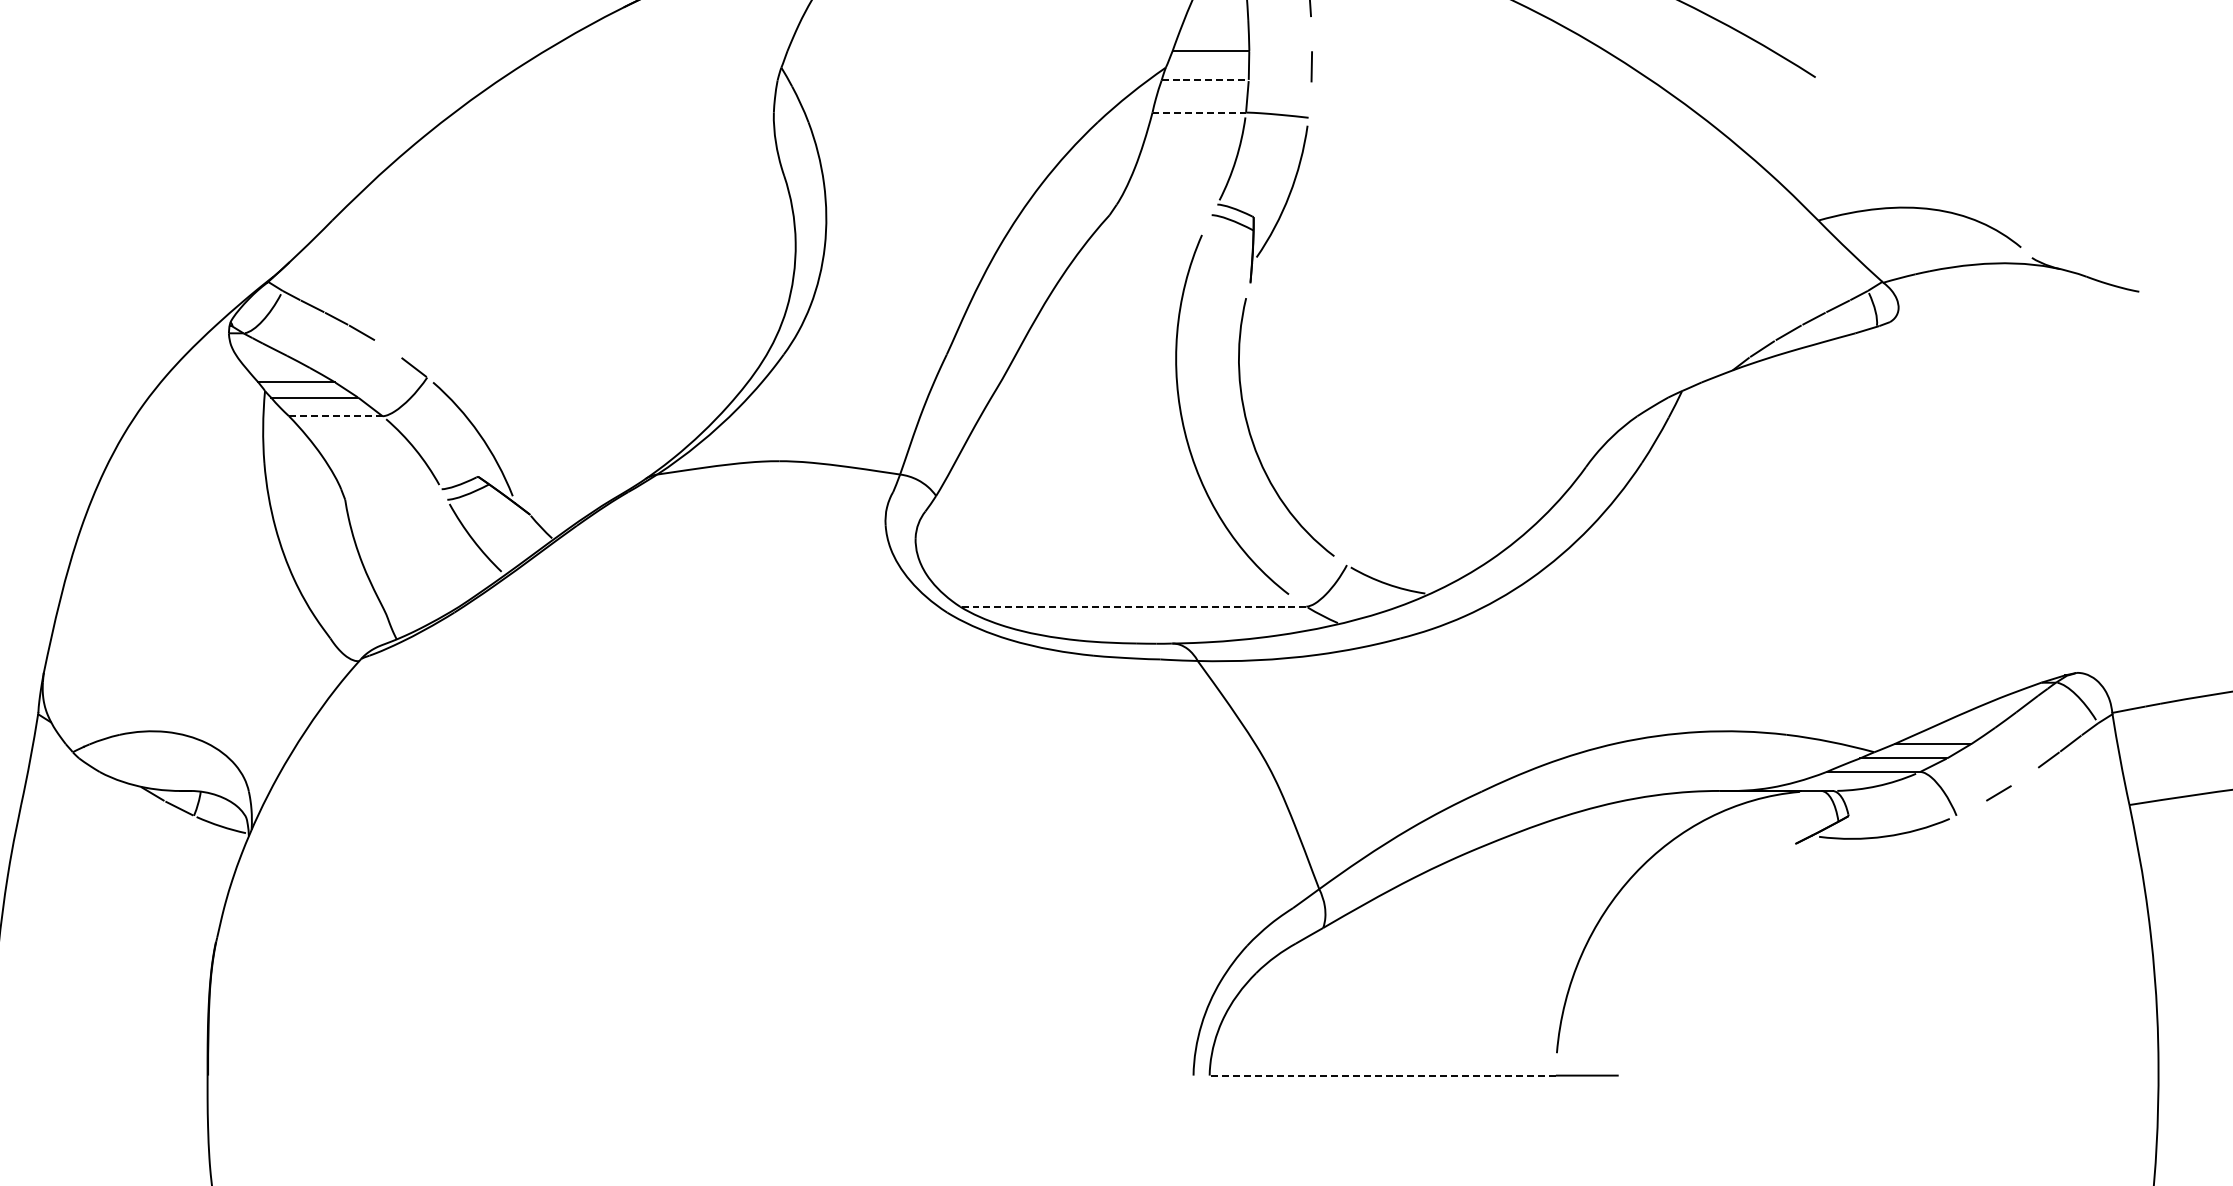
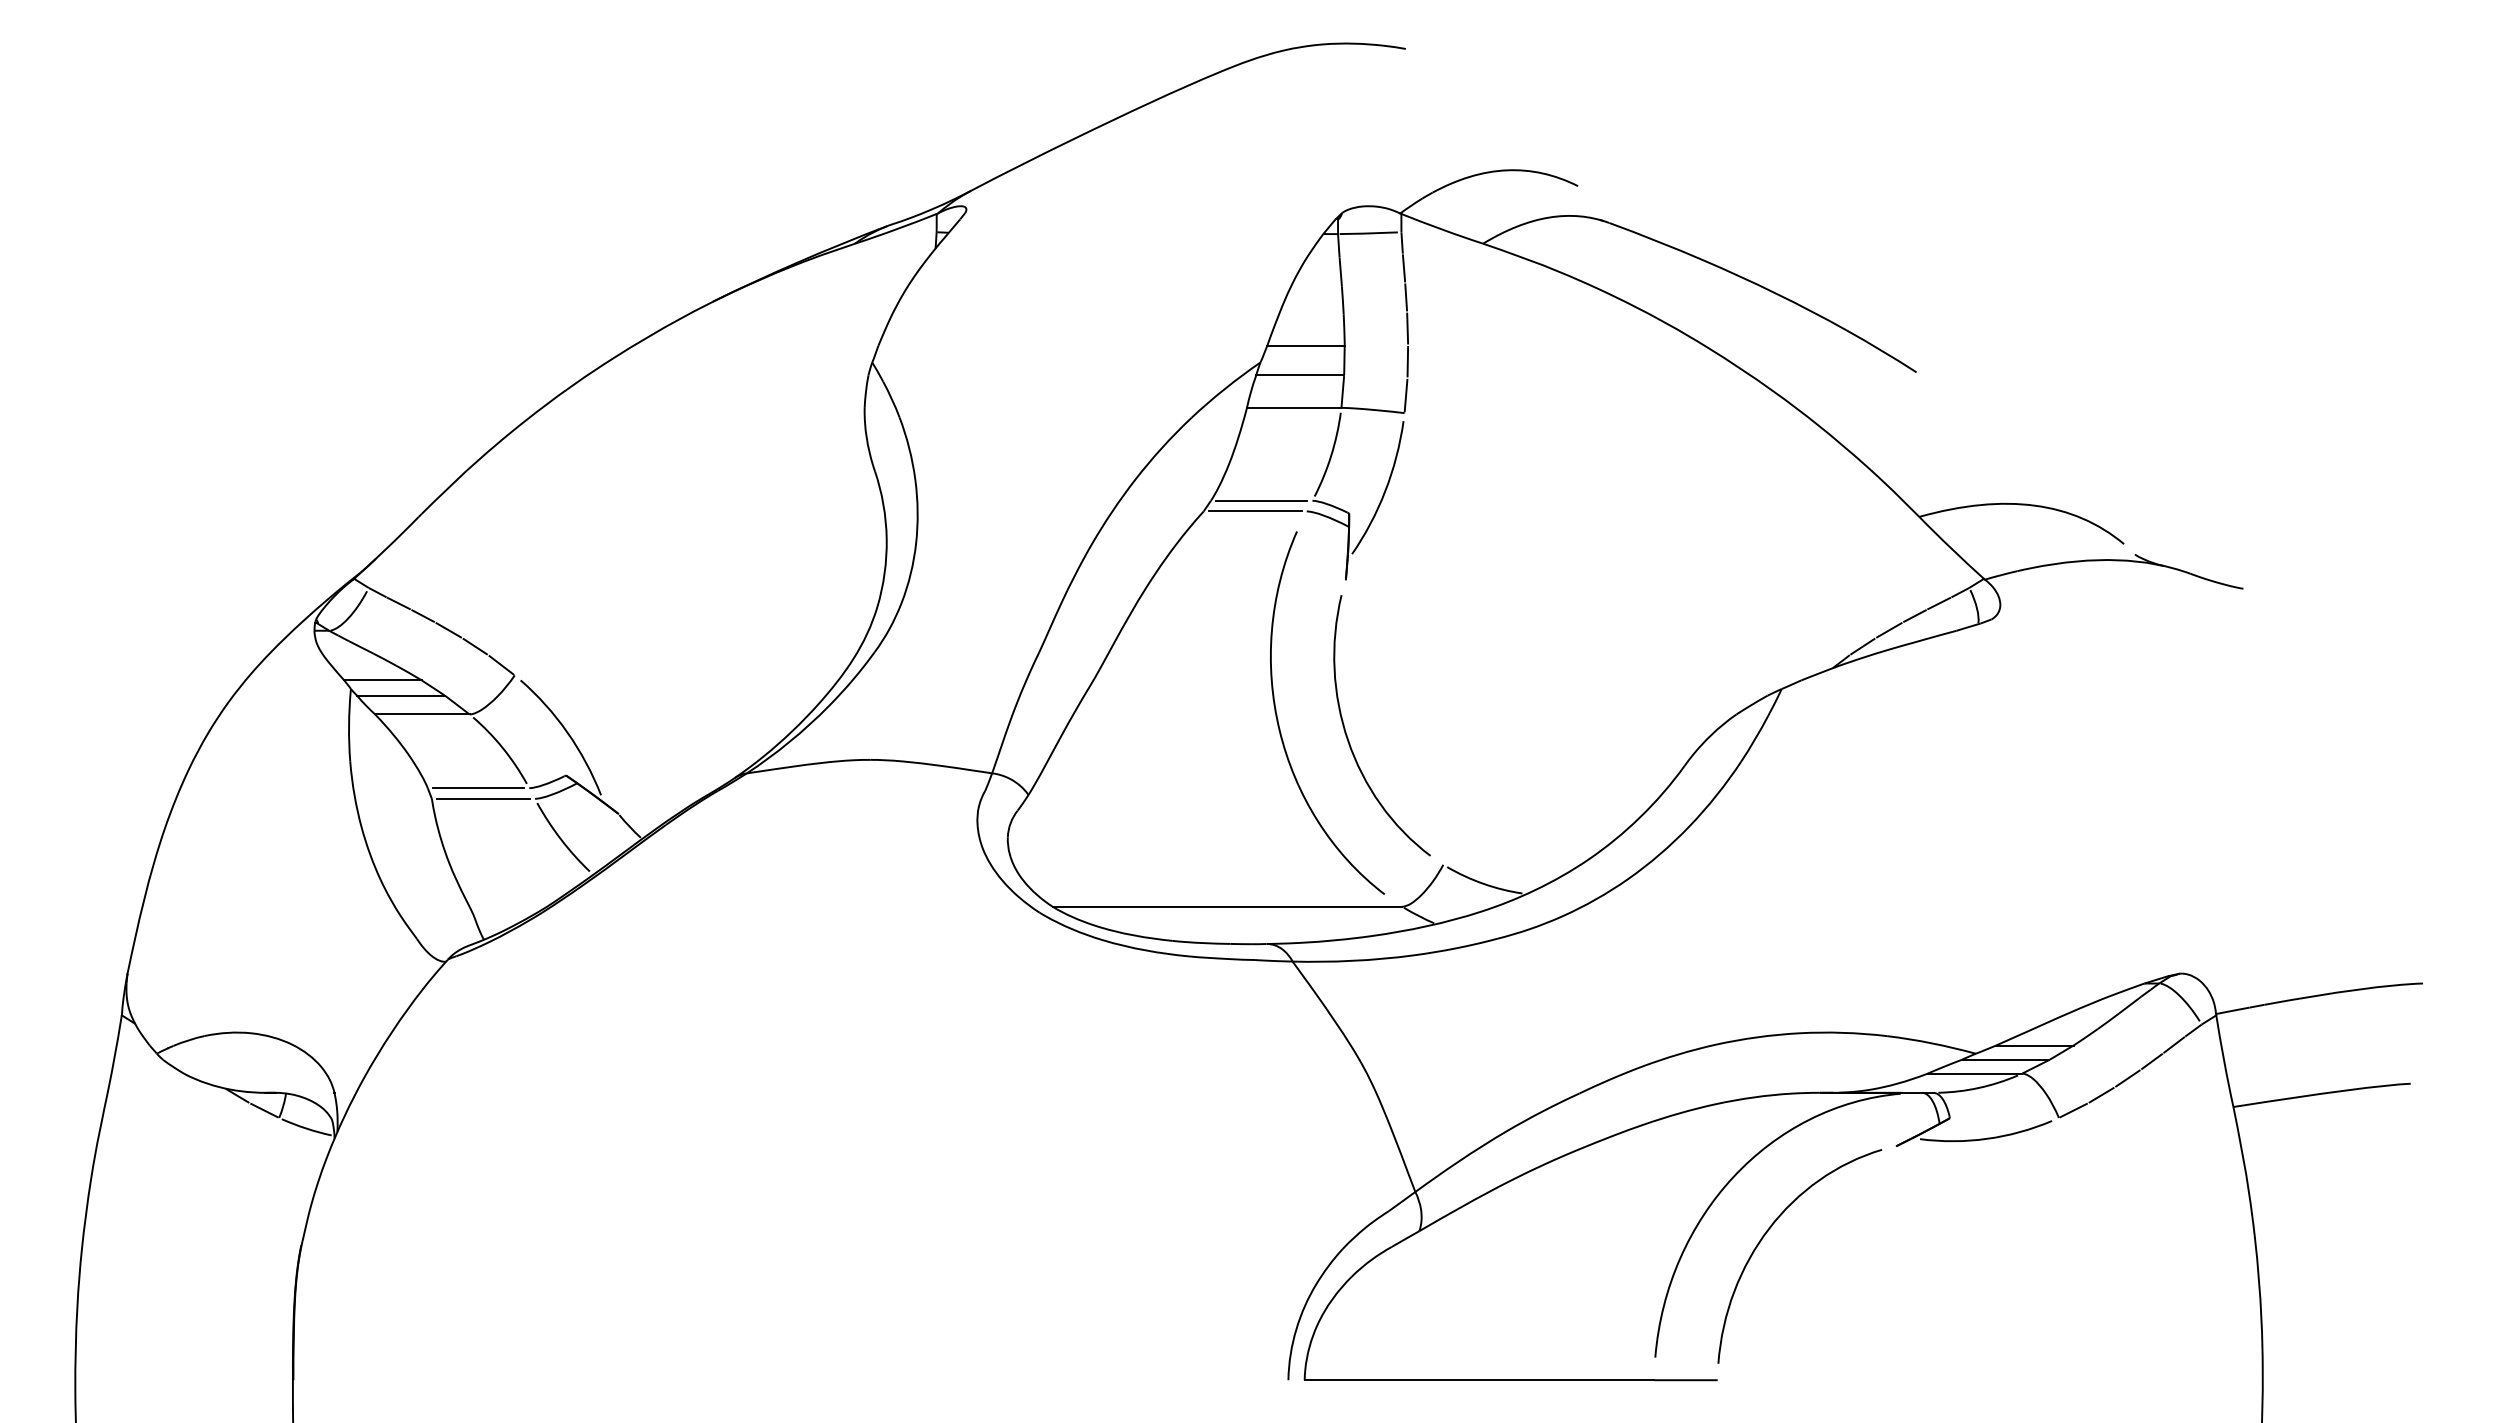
line: (1311, 33) -> (1407, 328), added
line: (1205, 80) -> (1300, 375), dashed -> solid
line: (1309, 100) -> (1405, 395), added
line: (1199, 112) -> (1294, 407), dashed -> solid
line: (1166, 204) -> (1261, 500), added
line: (1159, 215) -> (1254, 511), added
line: (387, 348) -> (474, 646), added
line: (335, 416) -> (422, 714), dashed -> solid
line: (391, 489) -> (478, 788), added
line: (396, 499) -> (483, 798), added
line: (1133, 606) -> (1227, 906), dashed -> solid
line: (2024, 776) -> (2127, 1078), added
line: (1971, 808) -> (2073, 1110), added
curve: (1670, 927) -> (1769, 1230), added
line: (1382, 1075) -> (1479, 1380), dashed -> solid

